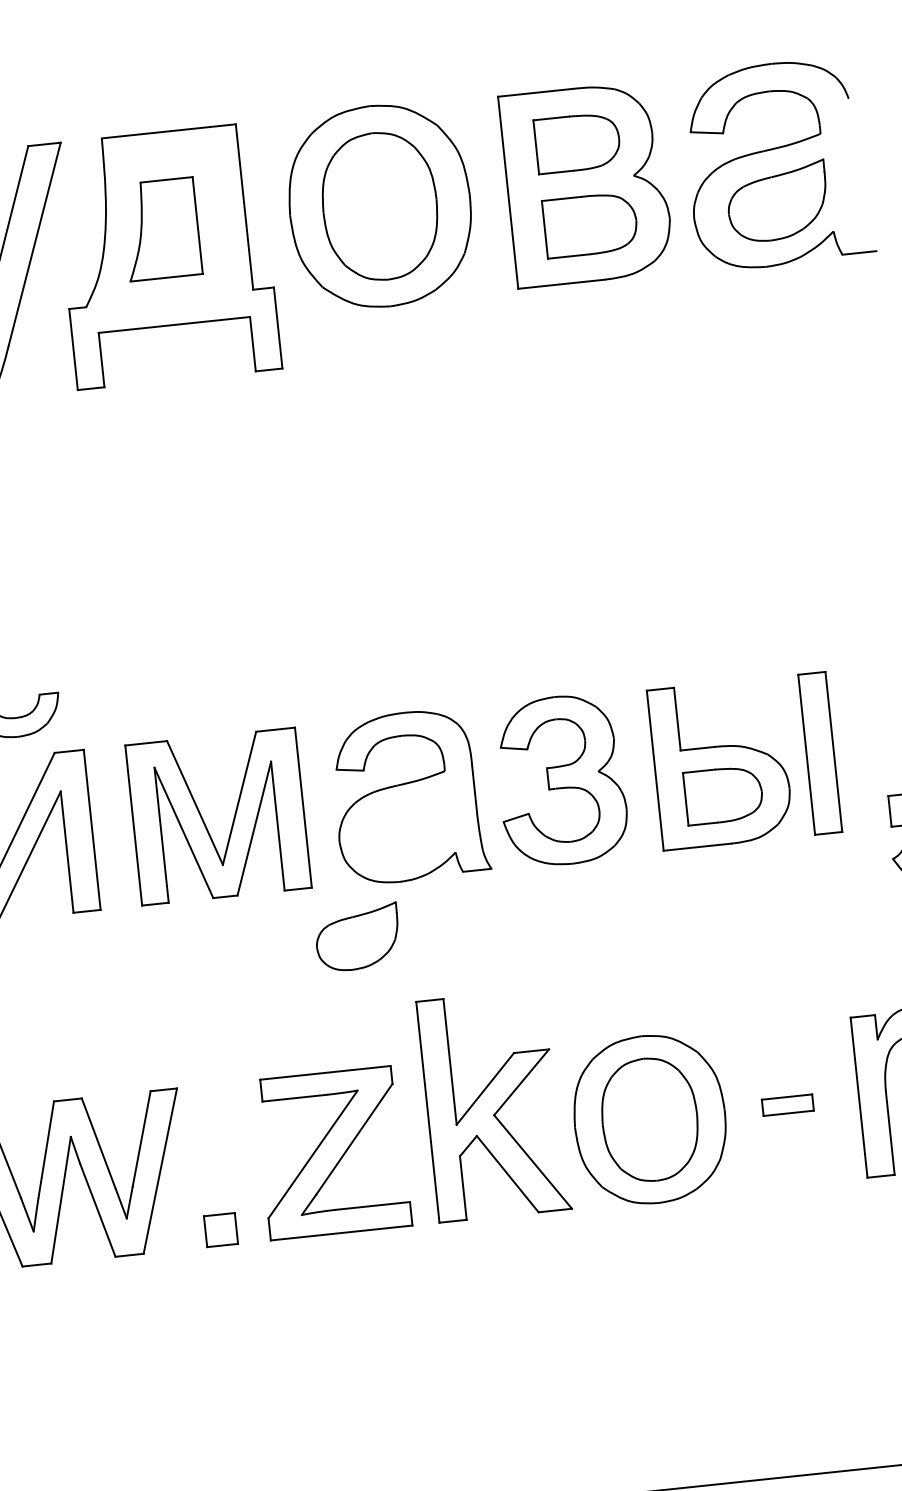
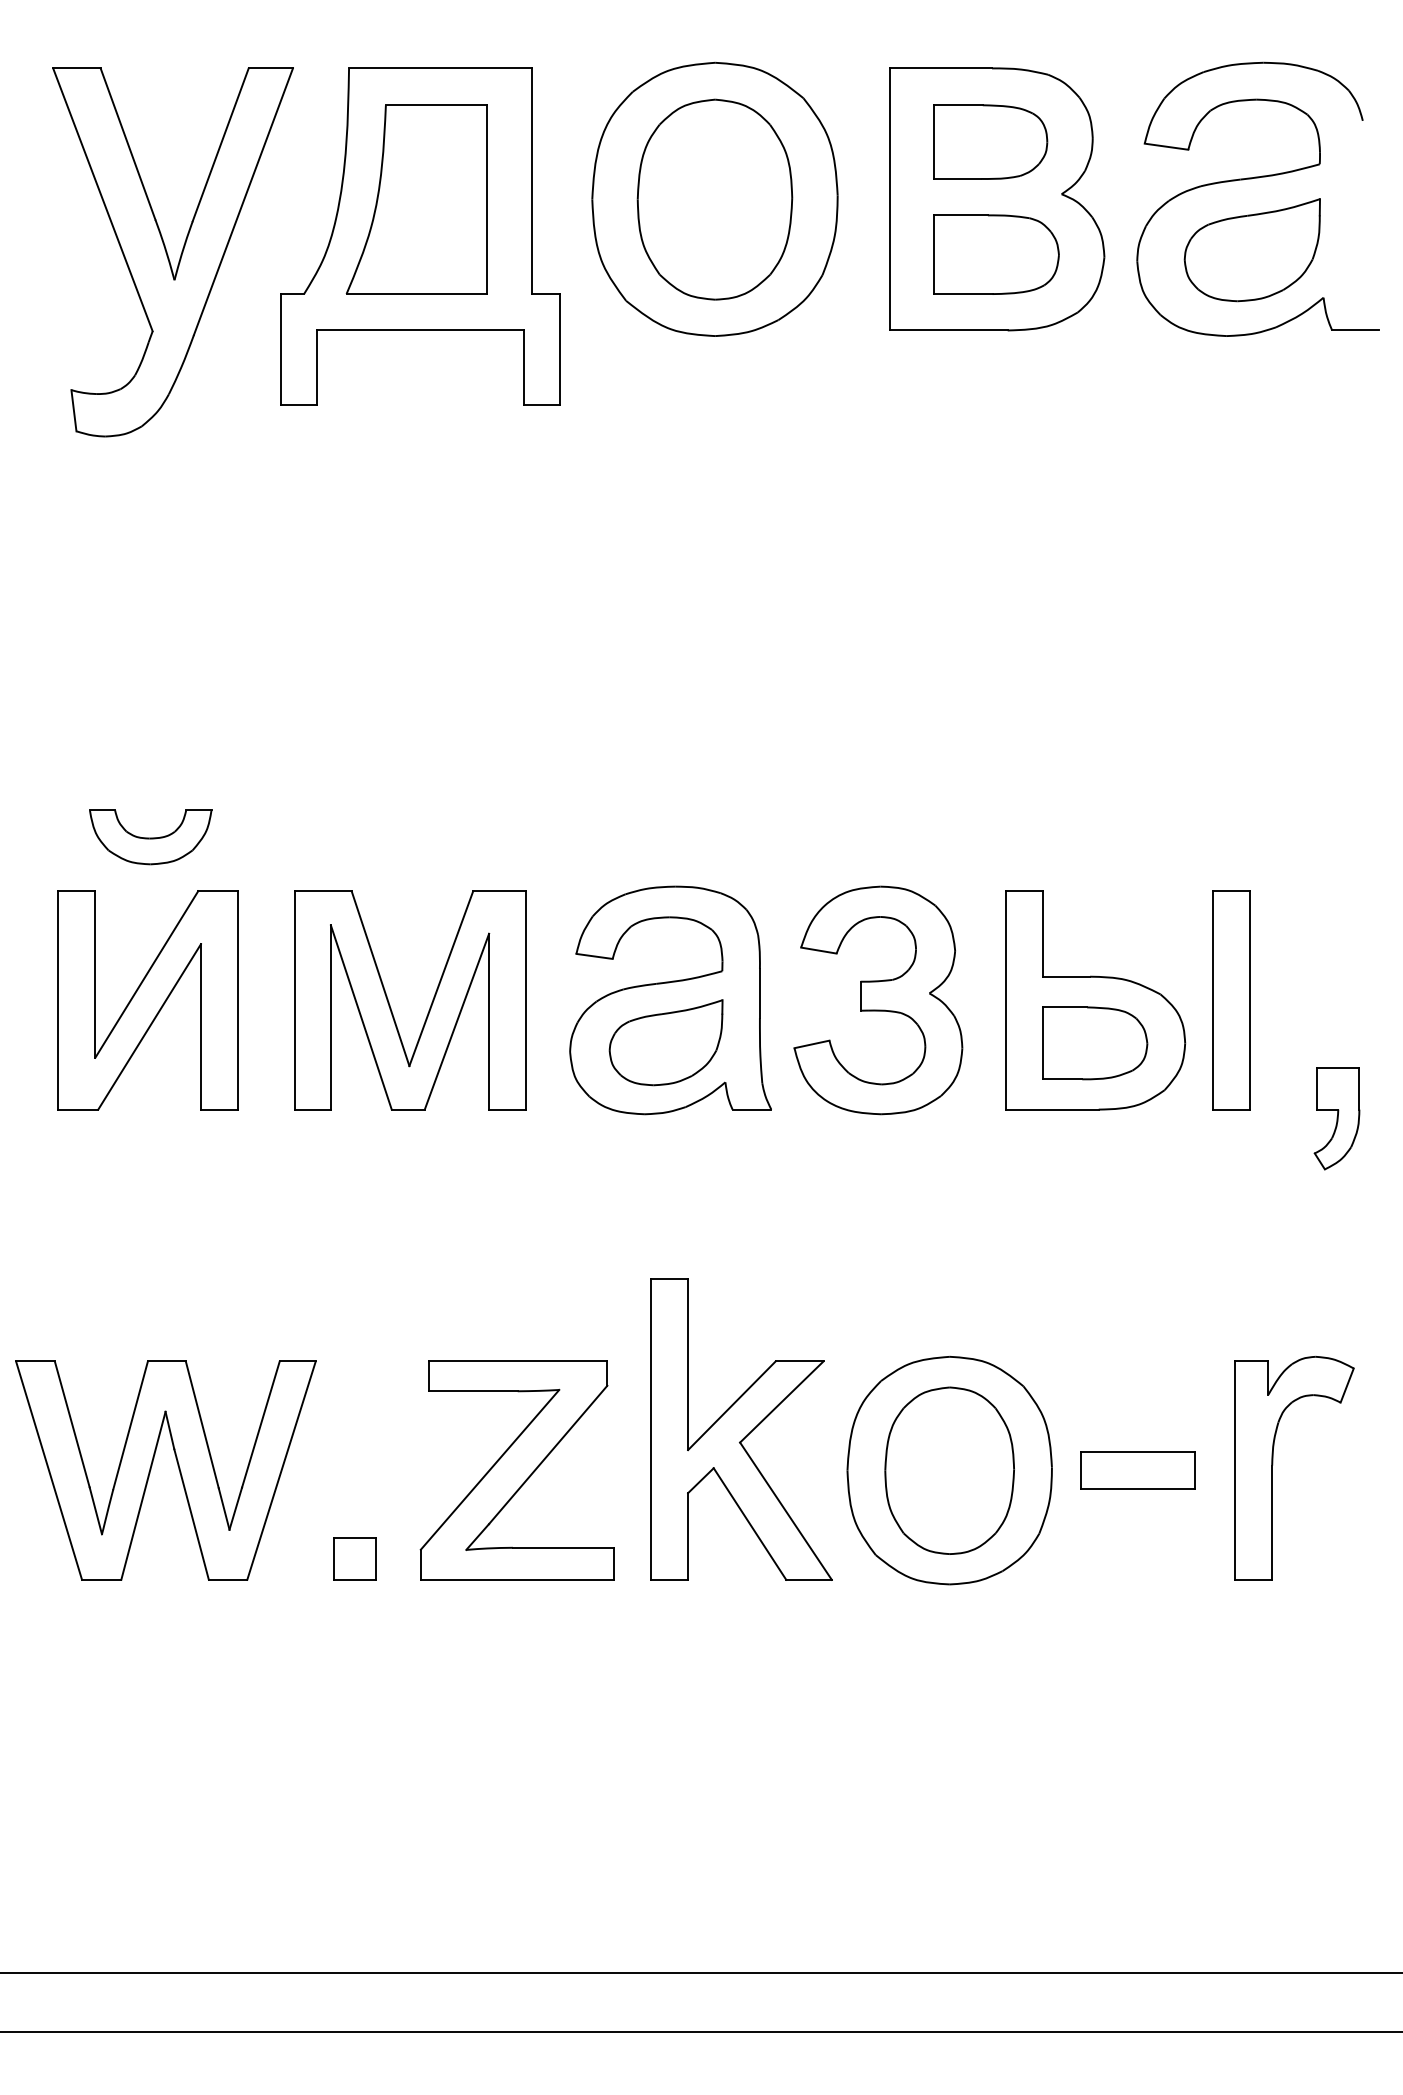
part: (161, 229) -> (416, 199), size x1.43
part: (357, 937) -> (665, 1042), moved
part: (787, 1105) -> (1137, 1470), size x1.67

